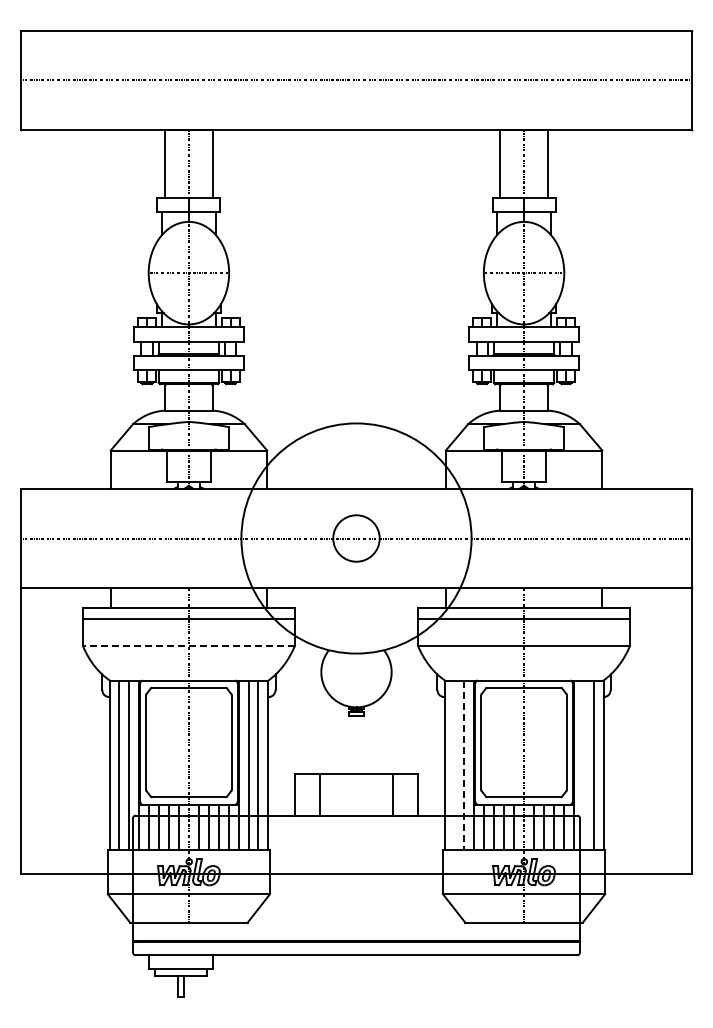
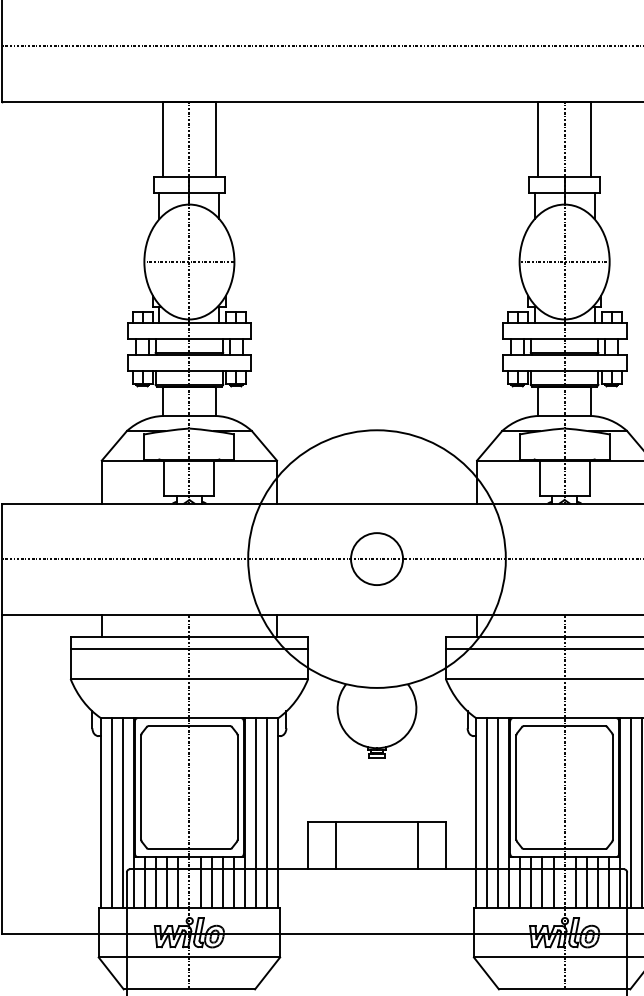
line: (188, 645) -> (188, 678), dashed -> solid
line: (454, 765) -> (486, 813), added
line: (464, 765) -> (497, 813), dashed -> solid
line: (583, 765) -> (631, 813), added

